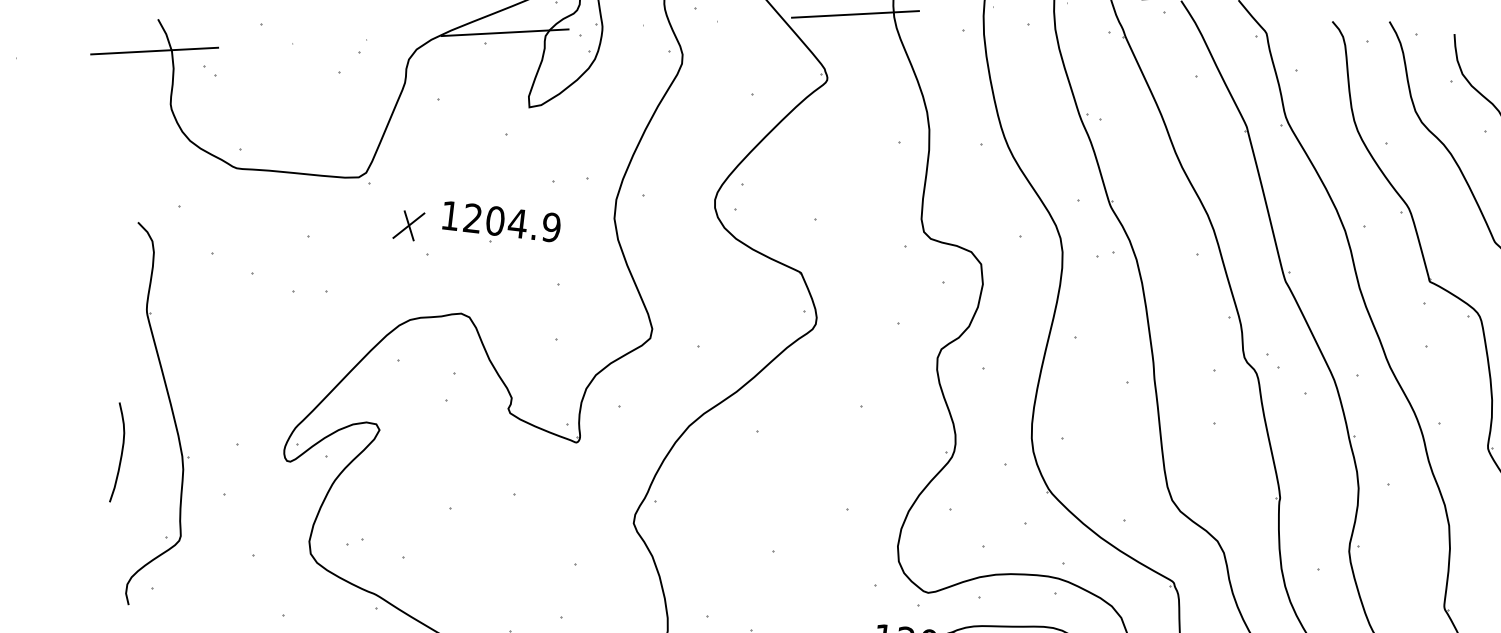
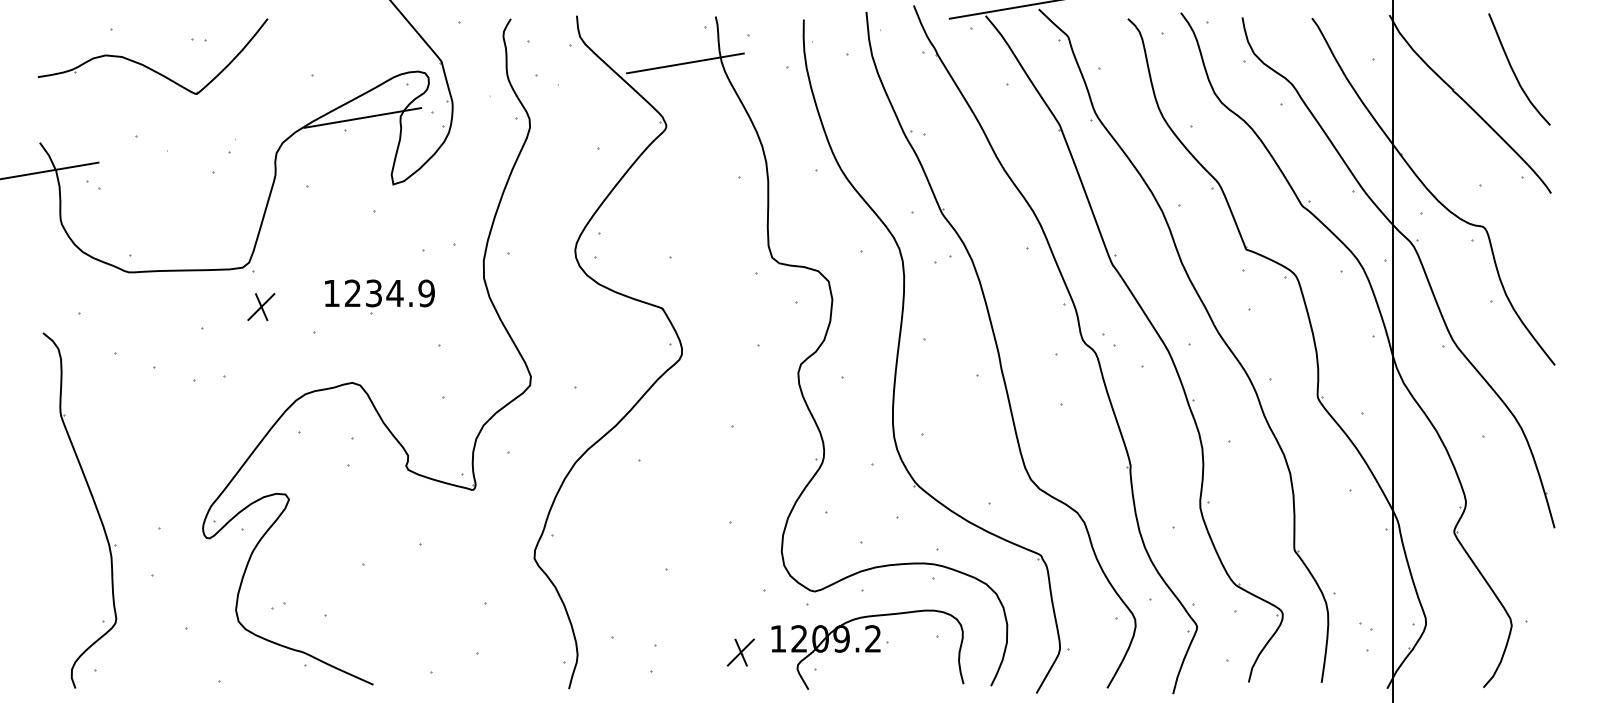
text: (494, 221) -> (373, 293), 1204.9 -> 1234.9
part: (408, 226) -> (261, 307), moved
curve: (121, 453) -> (52, 548), removed

